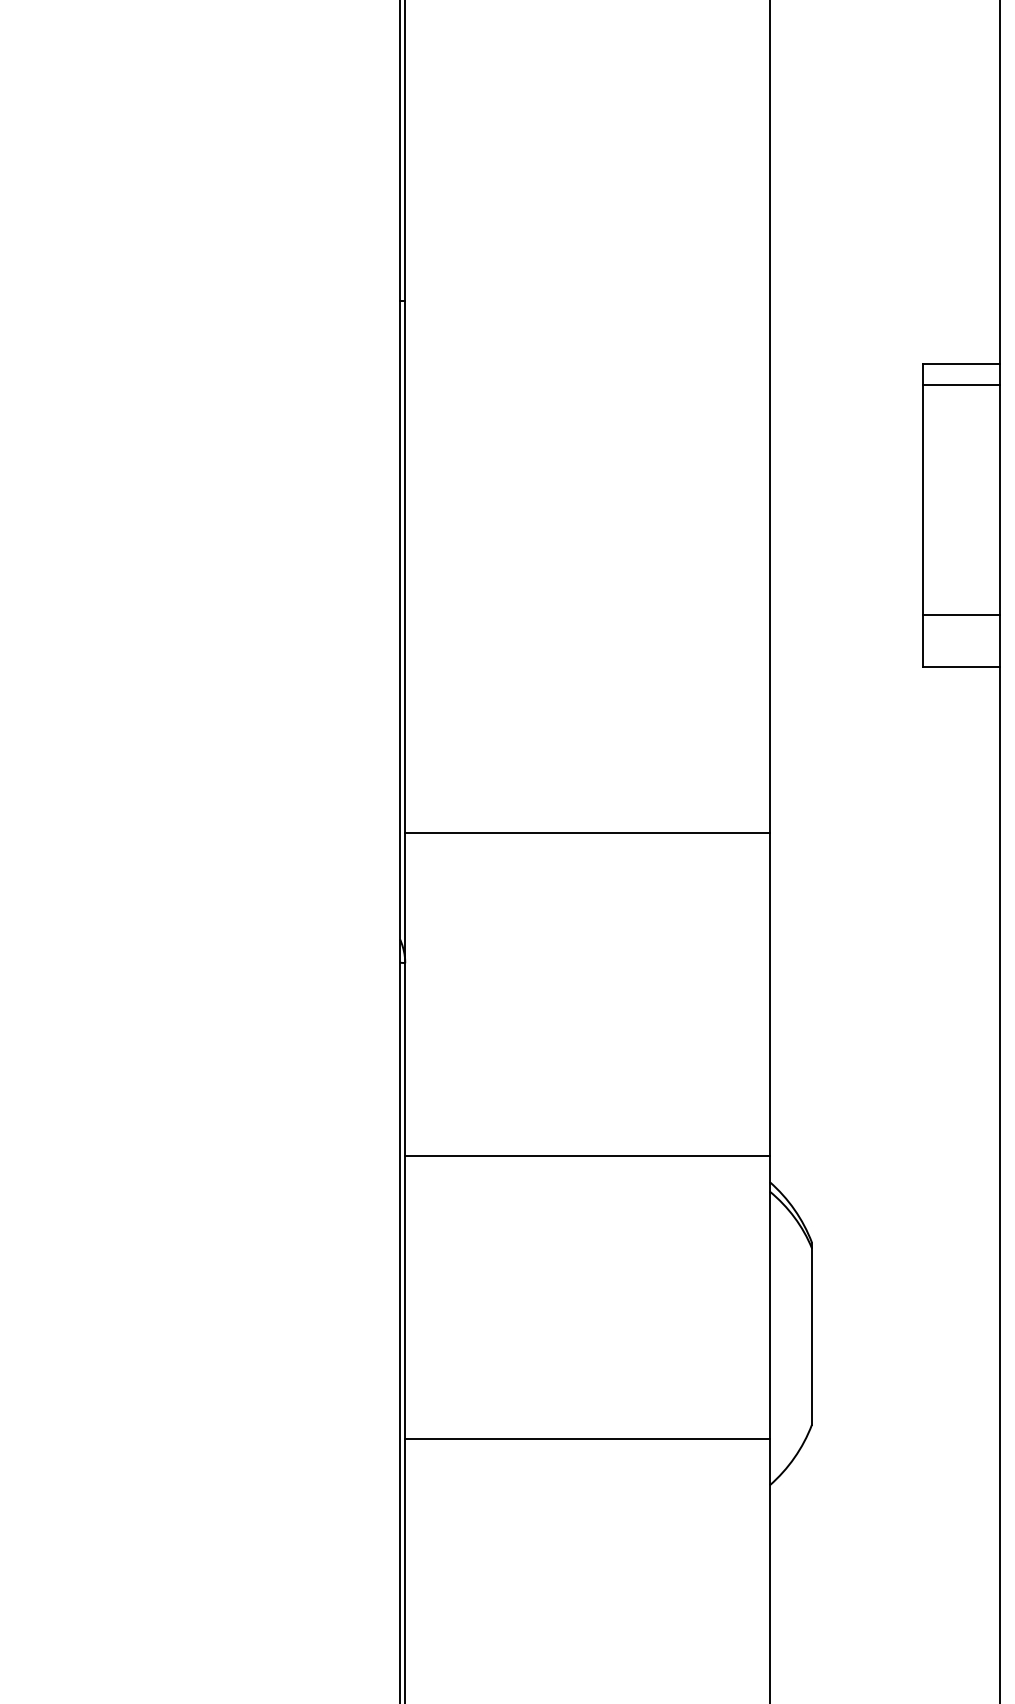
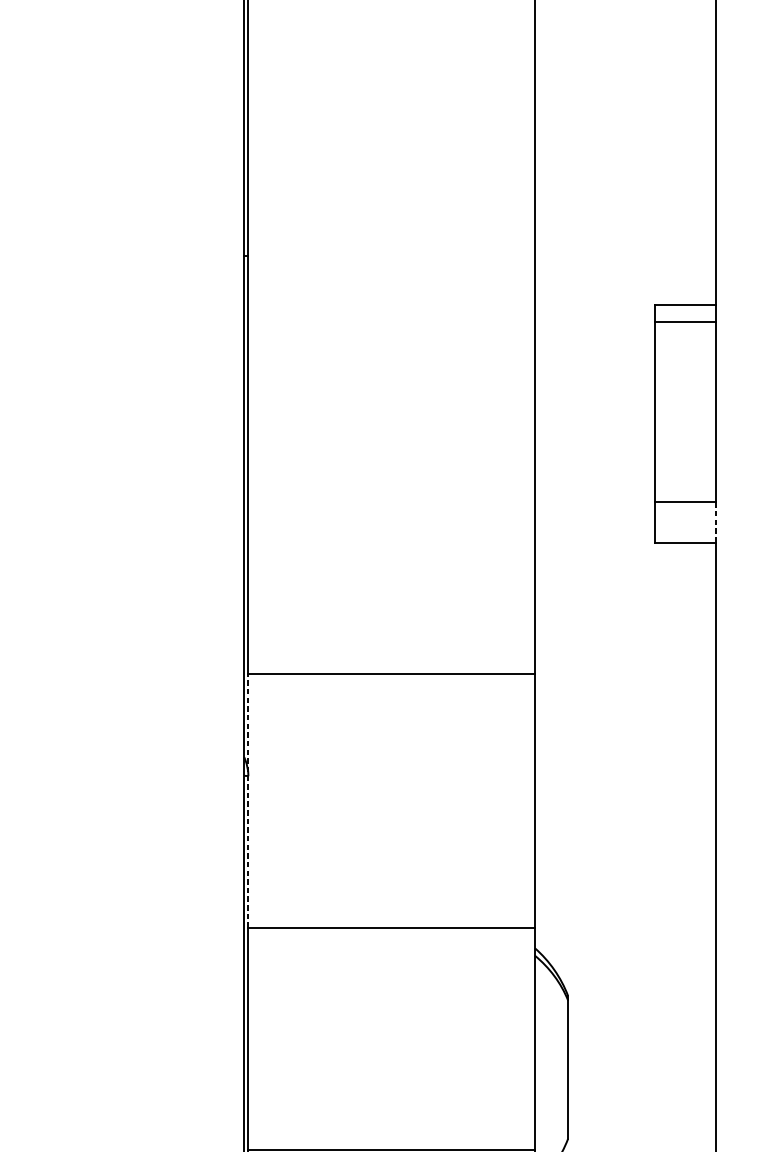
line: (999, 641) -> (715, 523), solid -> dashed
line: (405, 994) -> (248, 800), solid -> dashed

